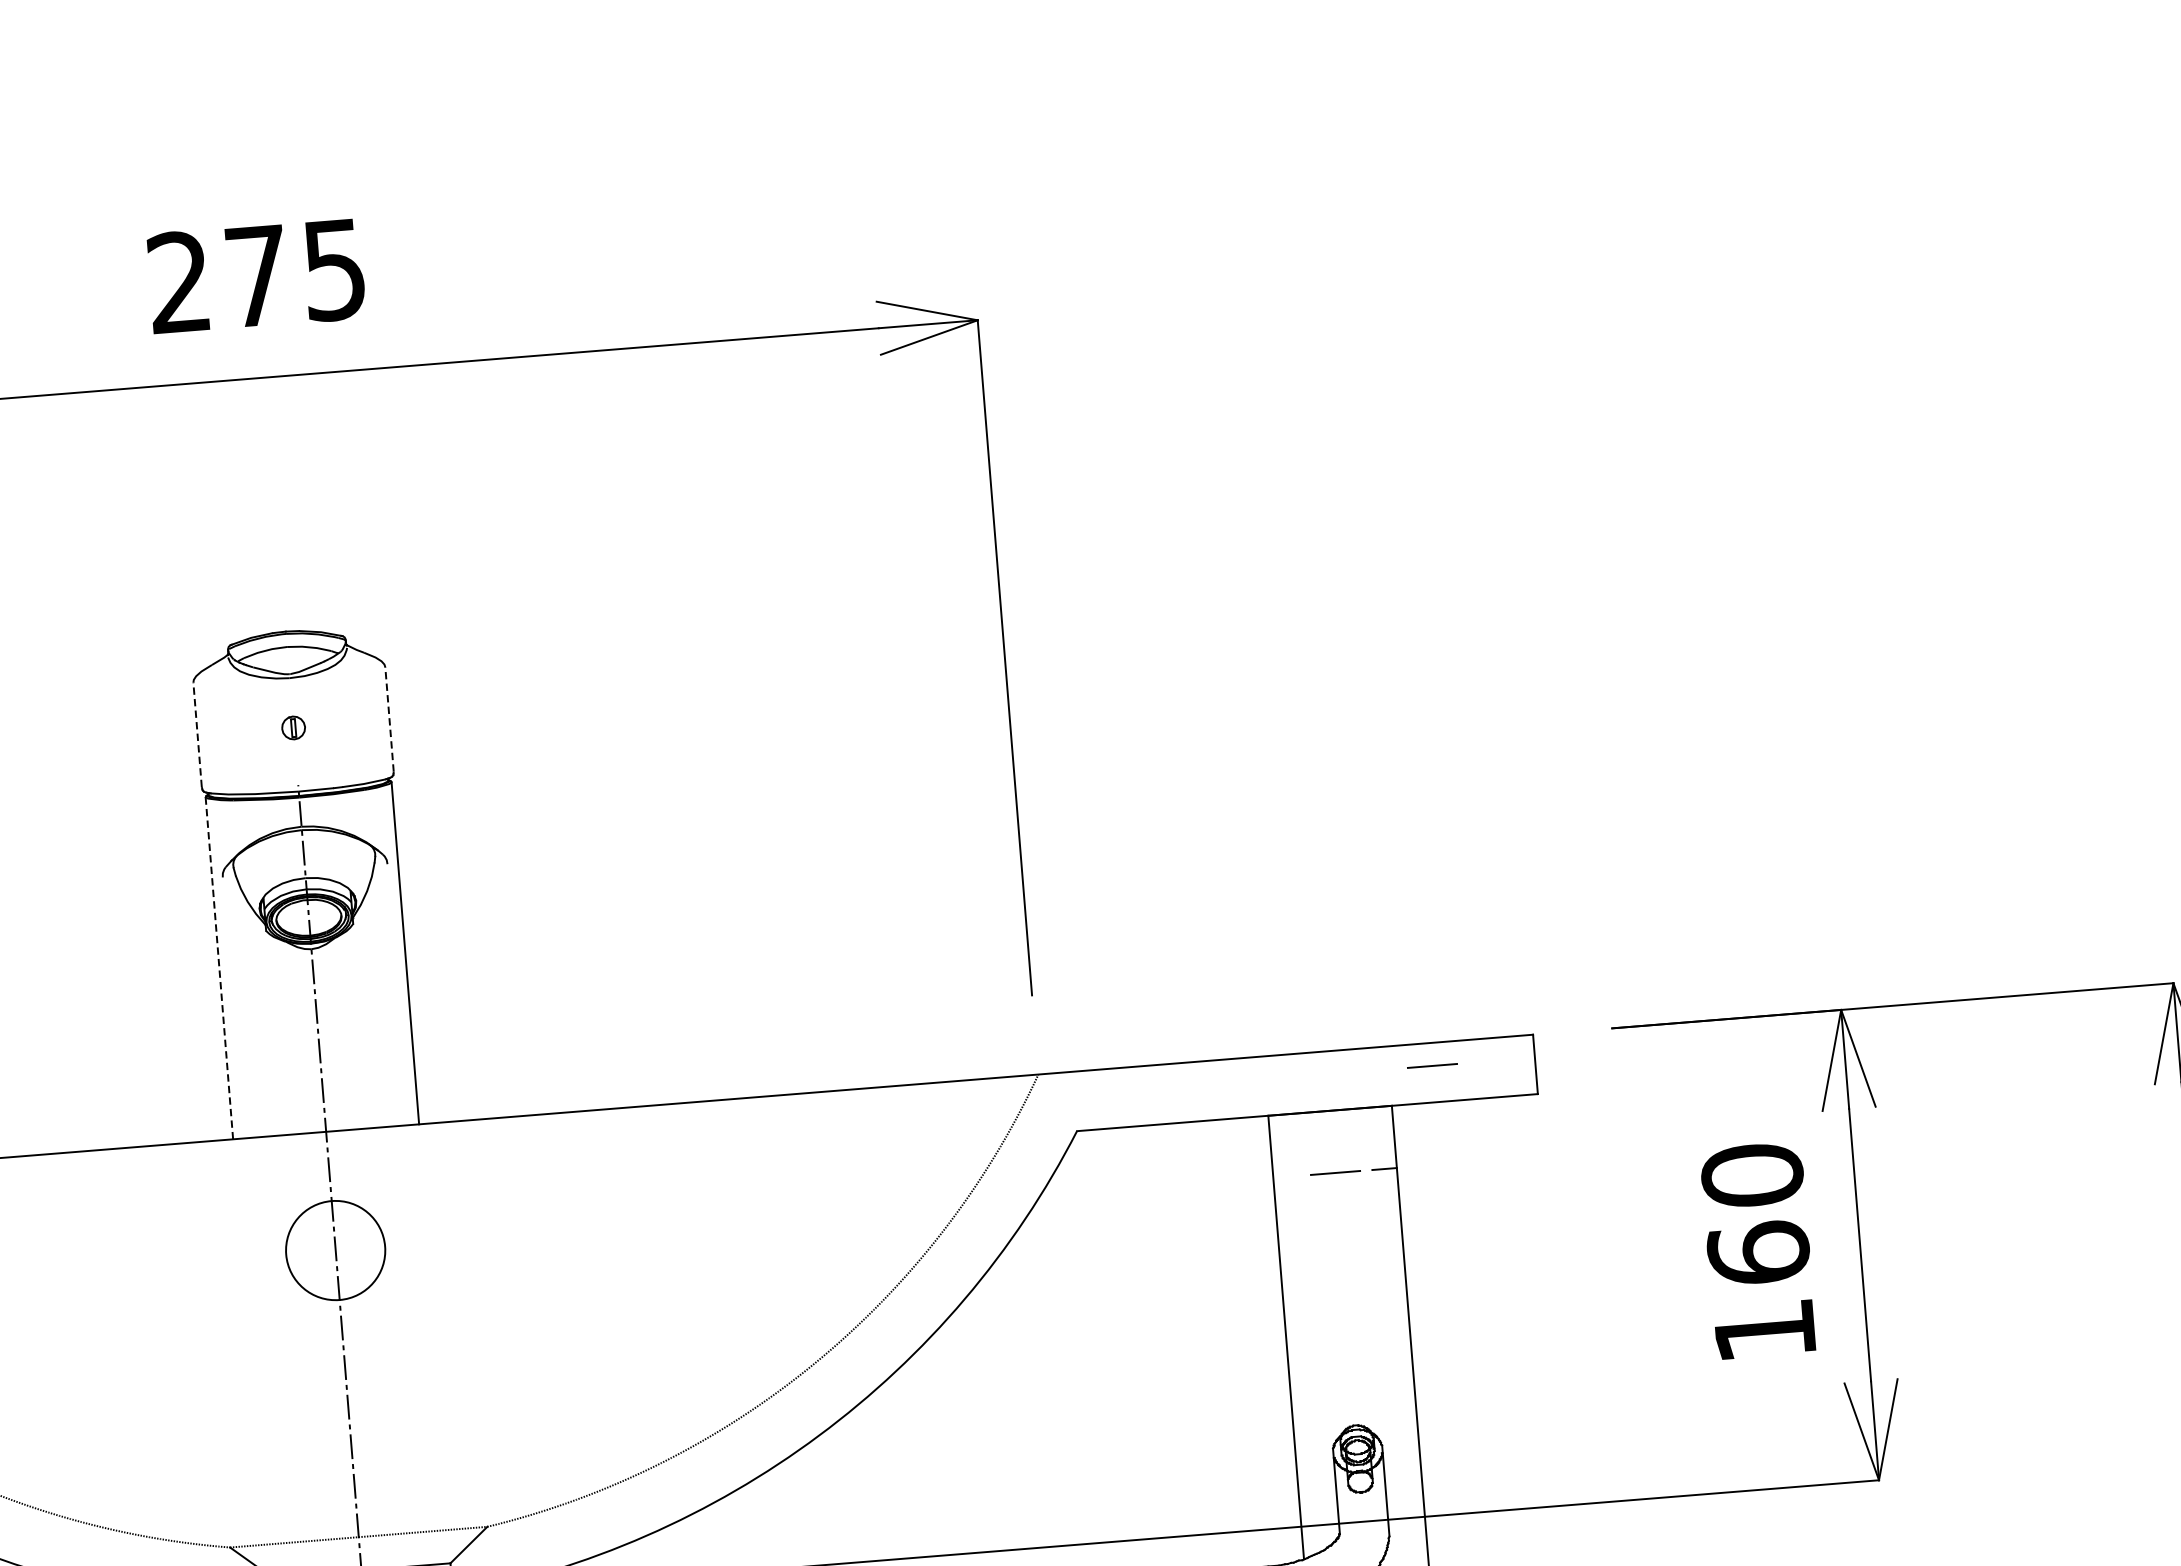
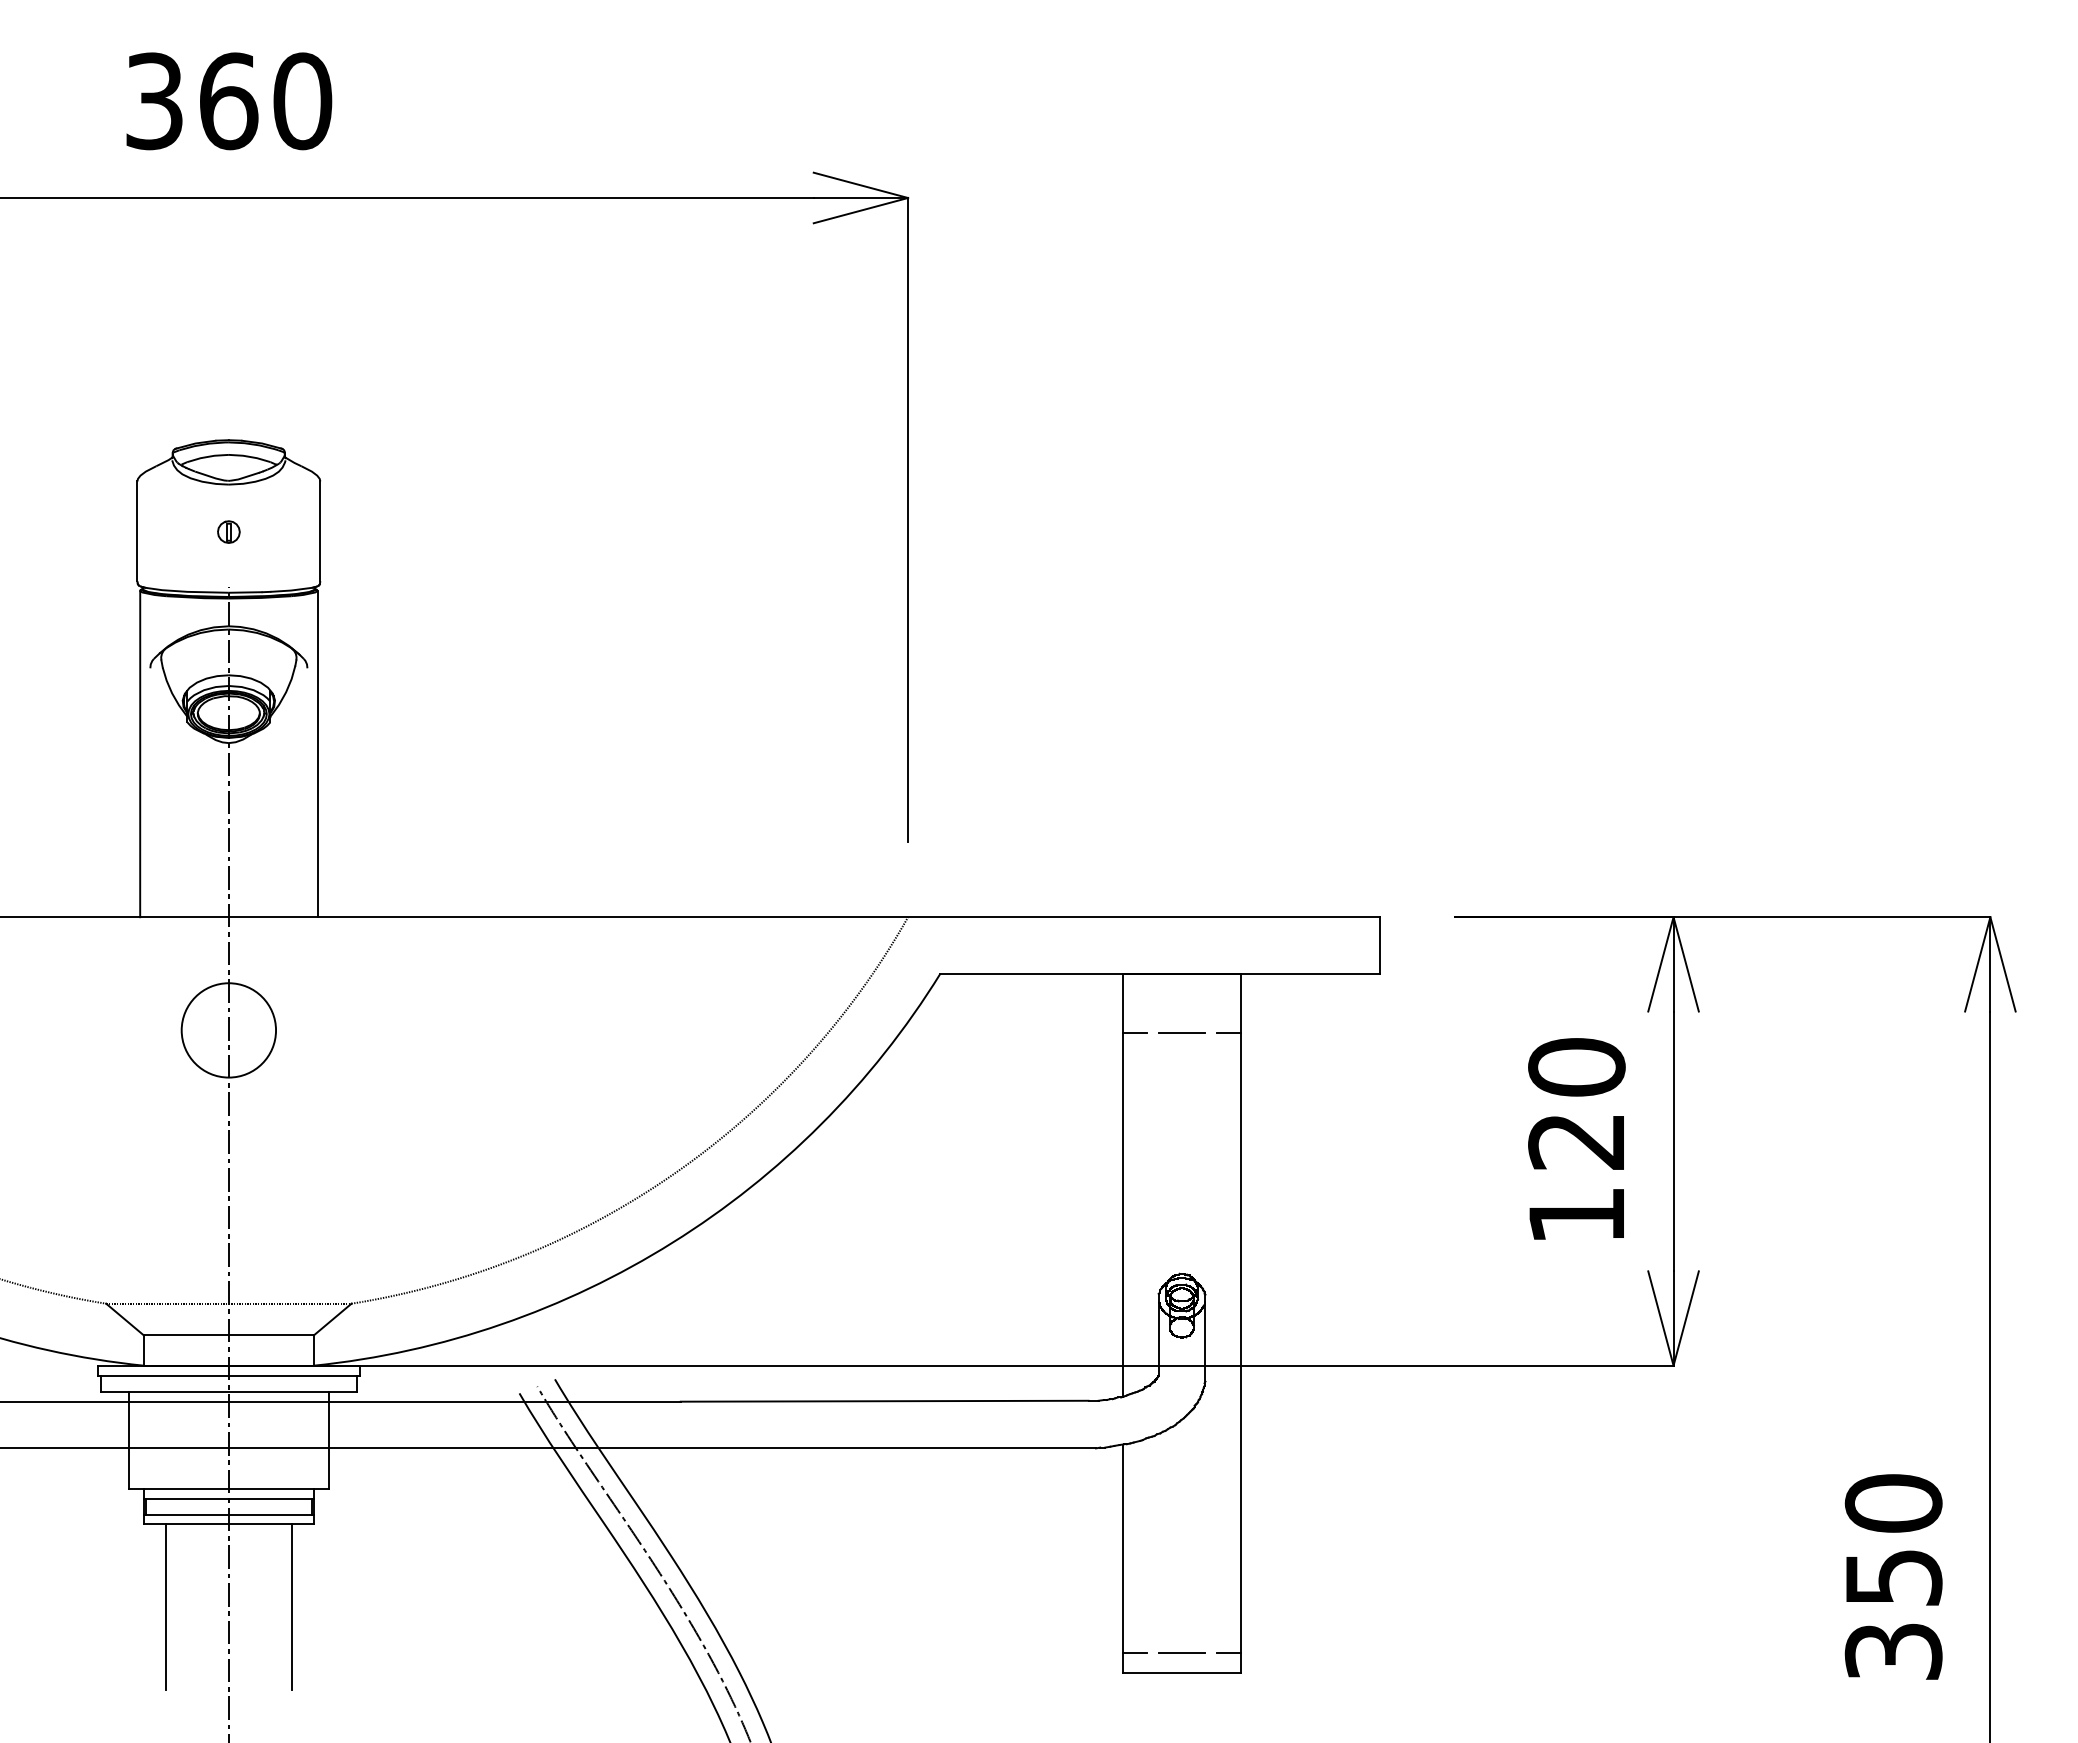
text: (257, 276) -> (229, 101), 275 -> 360
line: (389, 719) -> (320, 531), dashed -> solid
line: (197, 735) -> (137, 531), dashed -> solid
line: (219, 967) -> (140, 753), dashed -> solid
line: (1431, 1065) -> (1281, 938), removed
line: (1285, 1177) -> (1134, 1033), added
text: (1758, 1252) -> (1576, 1140), 160 -> 120

